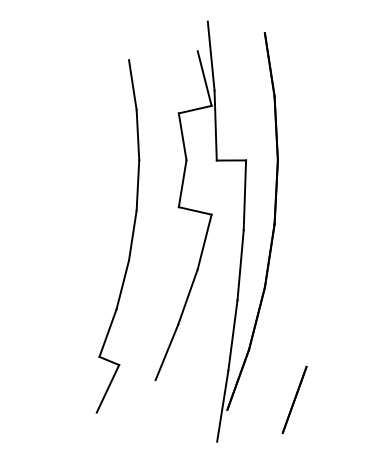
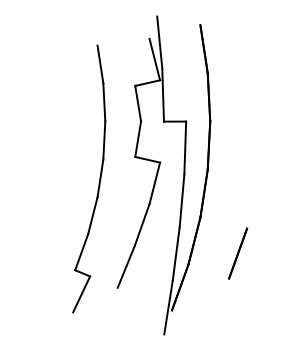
line: (294, 399) -> (237, 253), moved

